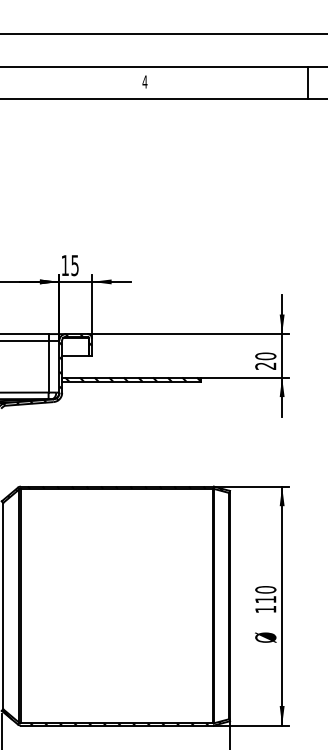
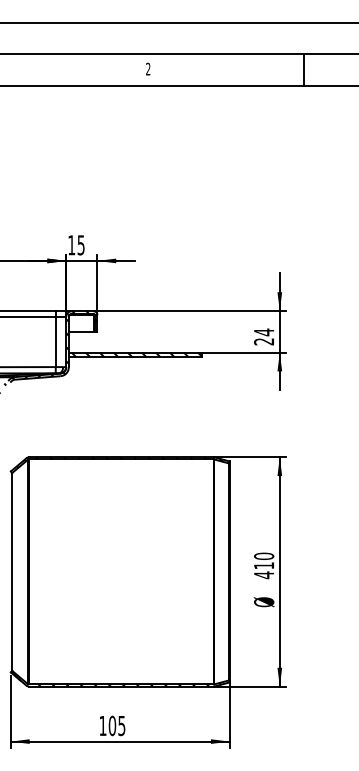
text: (144, 81) -> (147, 68), 4 -> 2
text: (266, 356) -> (264, 332), 20 -> 24
text: (265, 609) -> (263, 575), 110 -> 410

